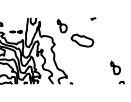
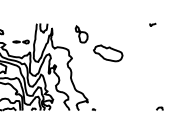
curve: (93, 18) -> (152, 24), moved
part: (115, 68) -> (151, 89), removed

